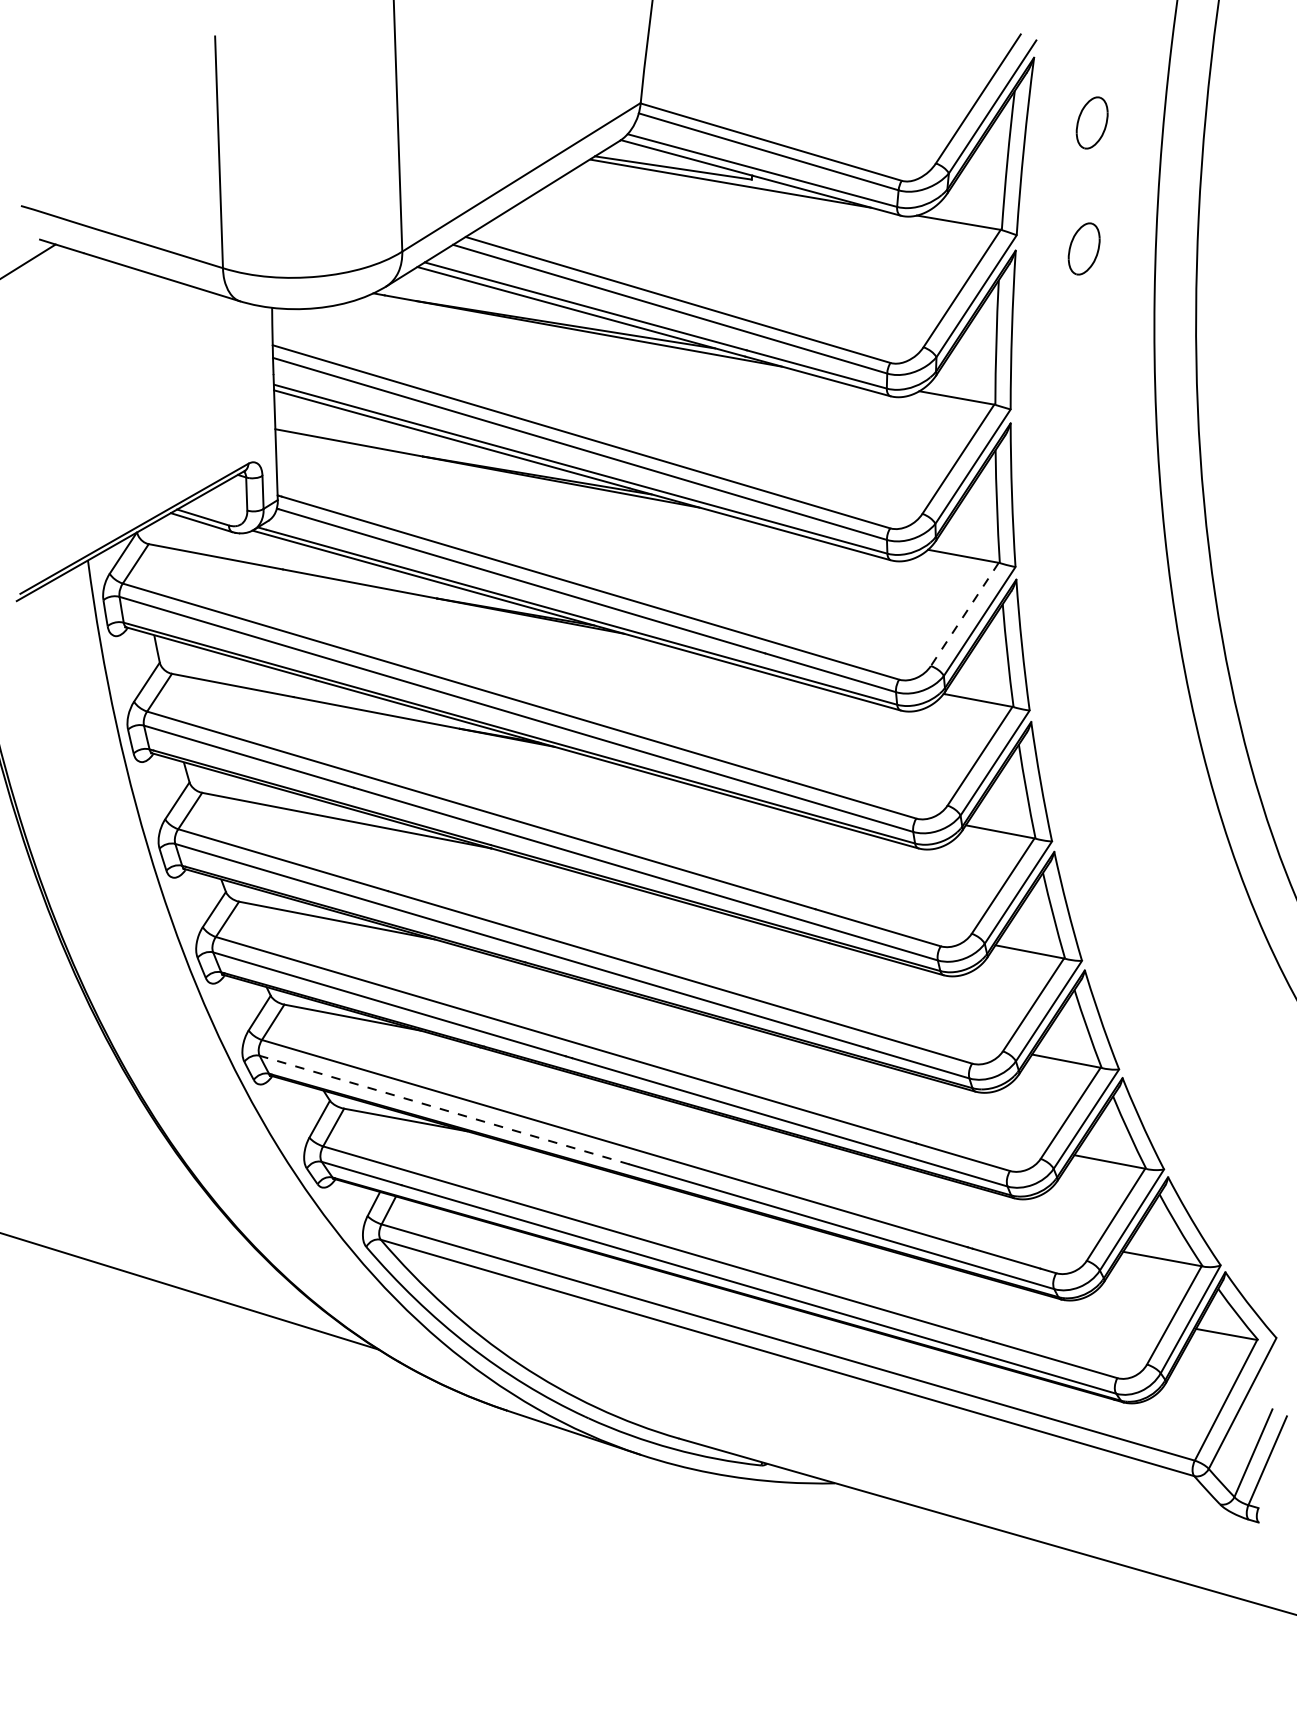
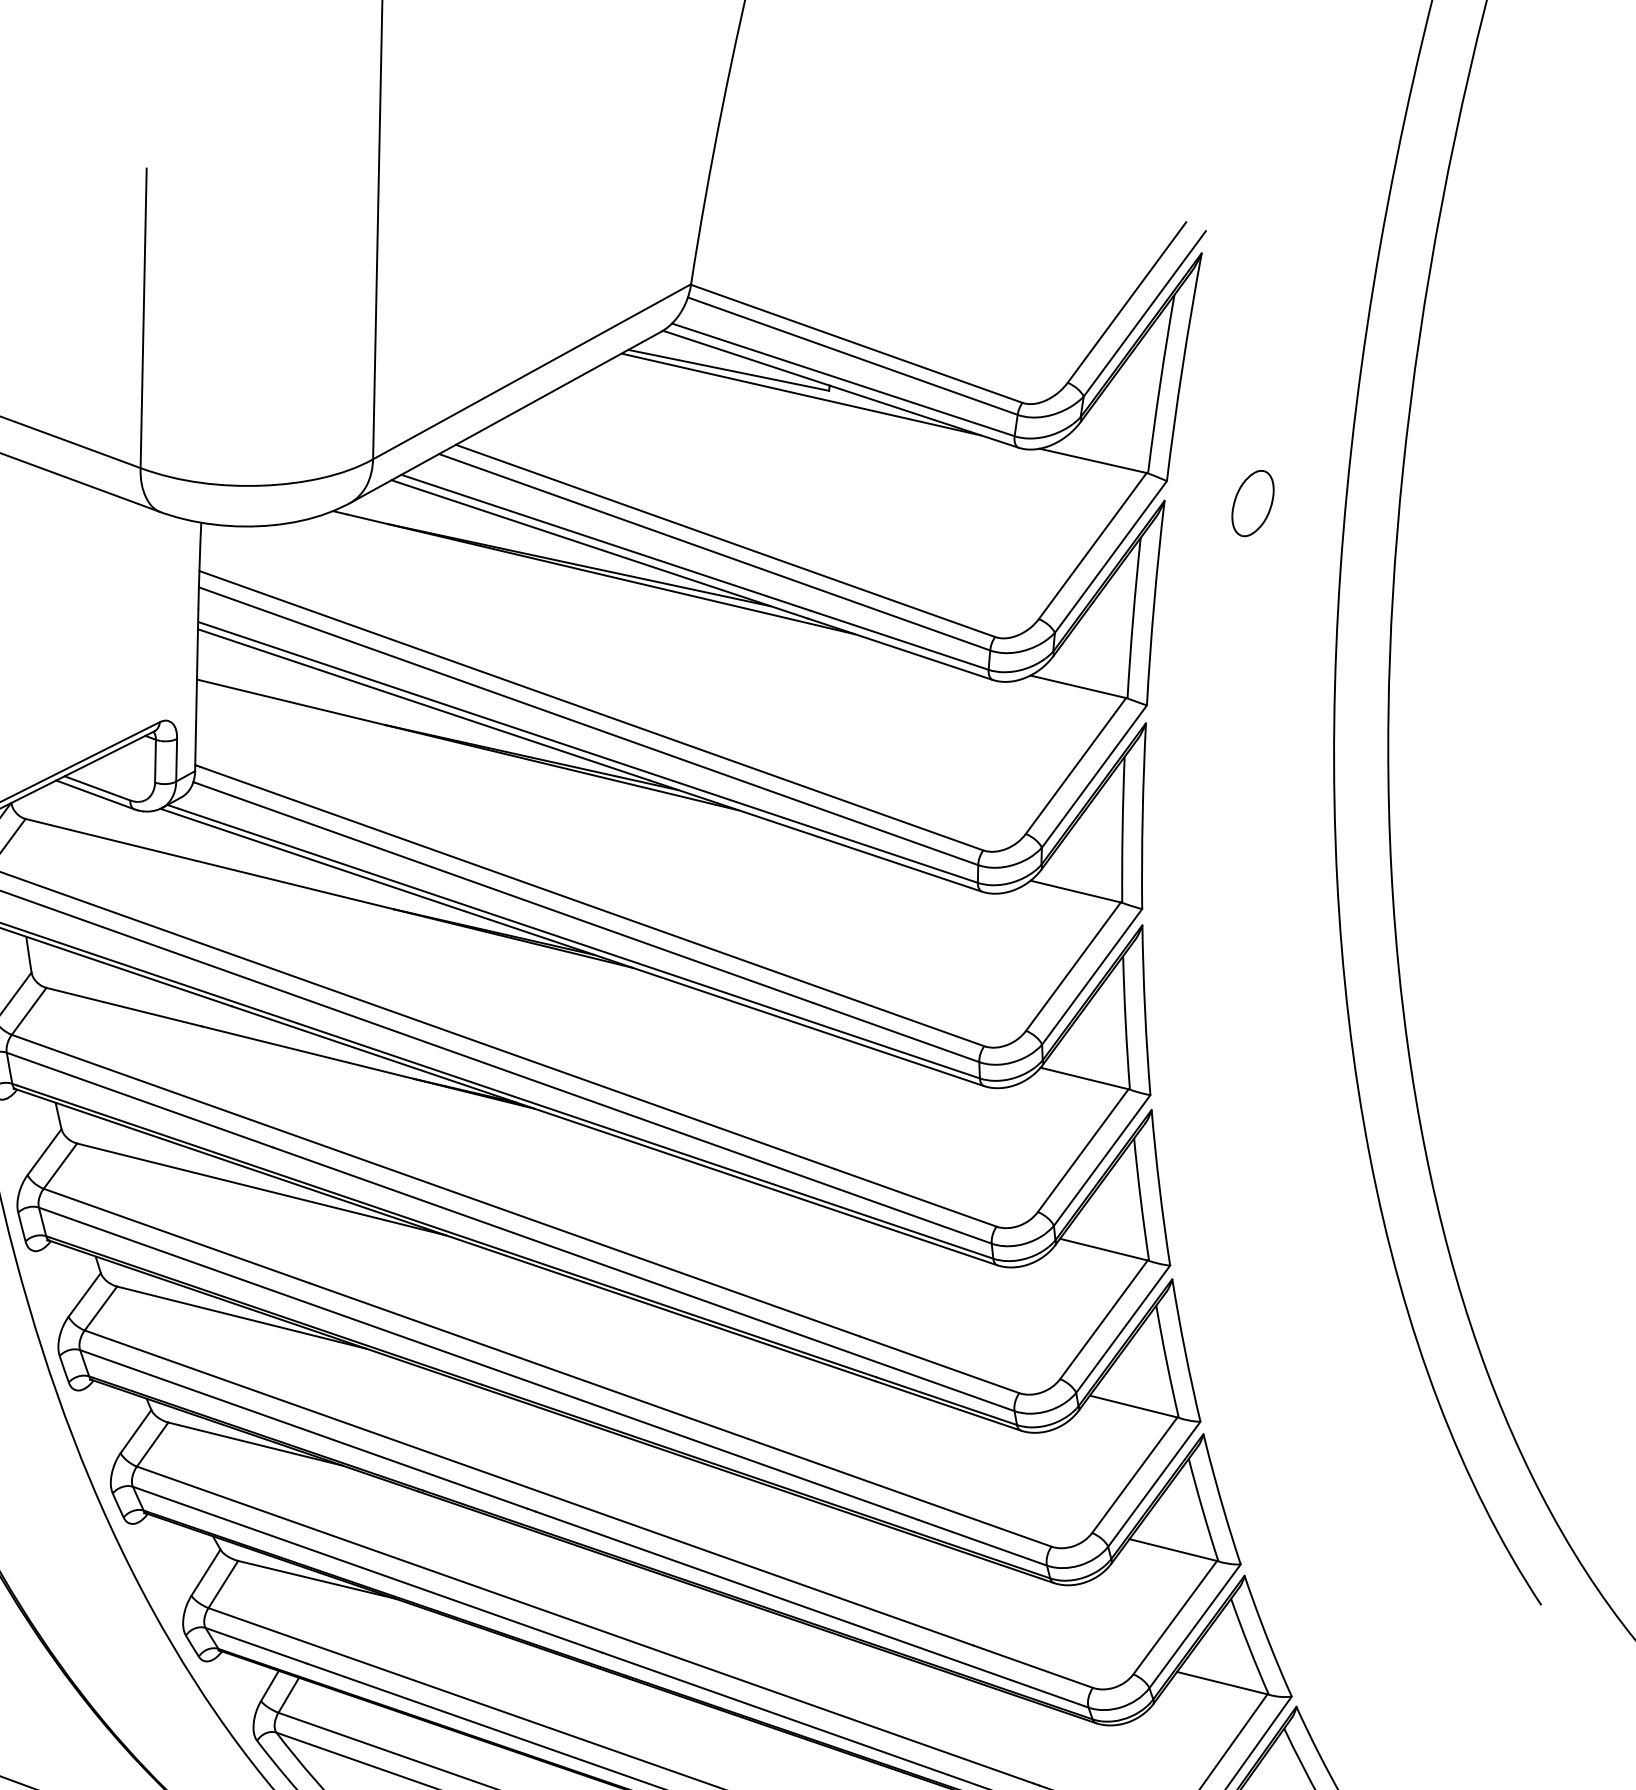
part: (1091, 122) -> (1271, 340), removed
line: (964, 614) -> (1073, 966), dashed -> solid
line: (444, 1110) -> (367, 1570), dashed -> solid

